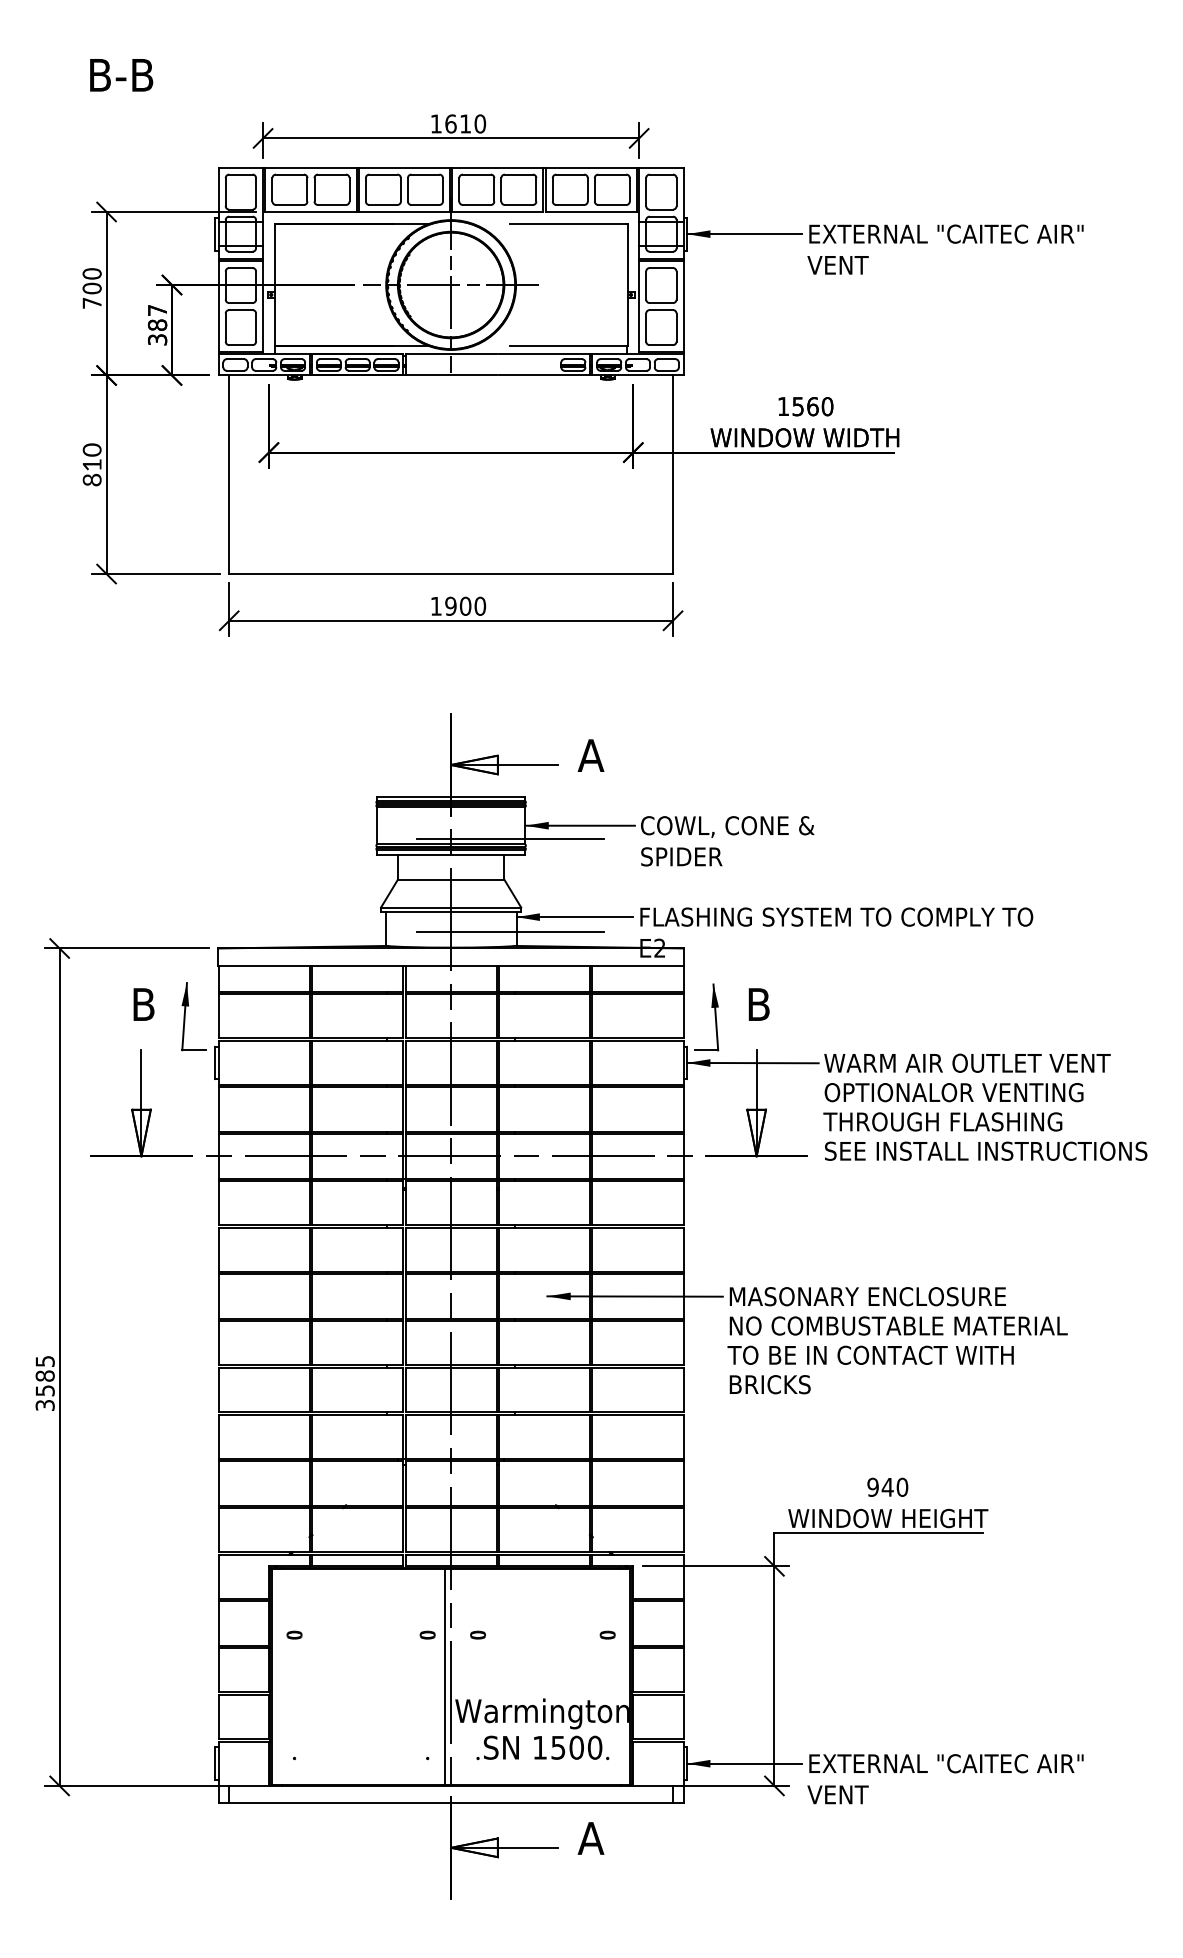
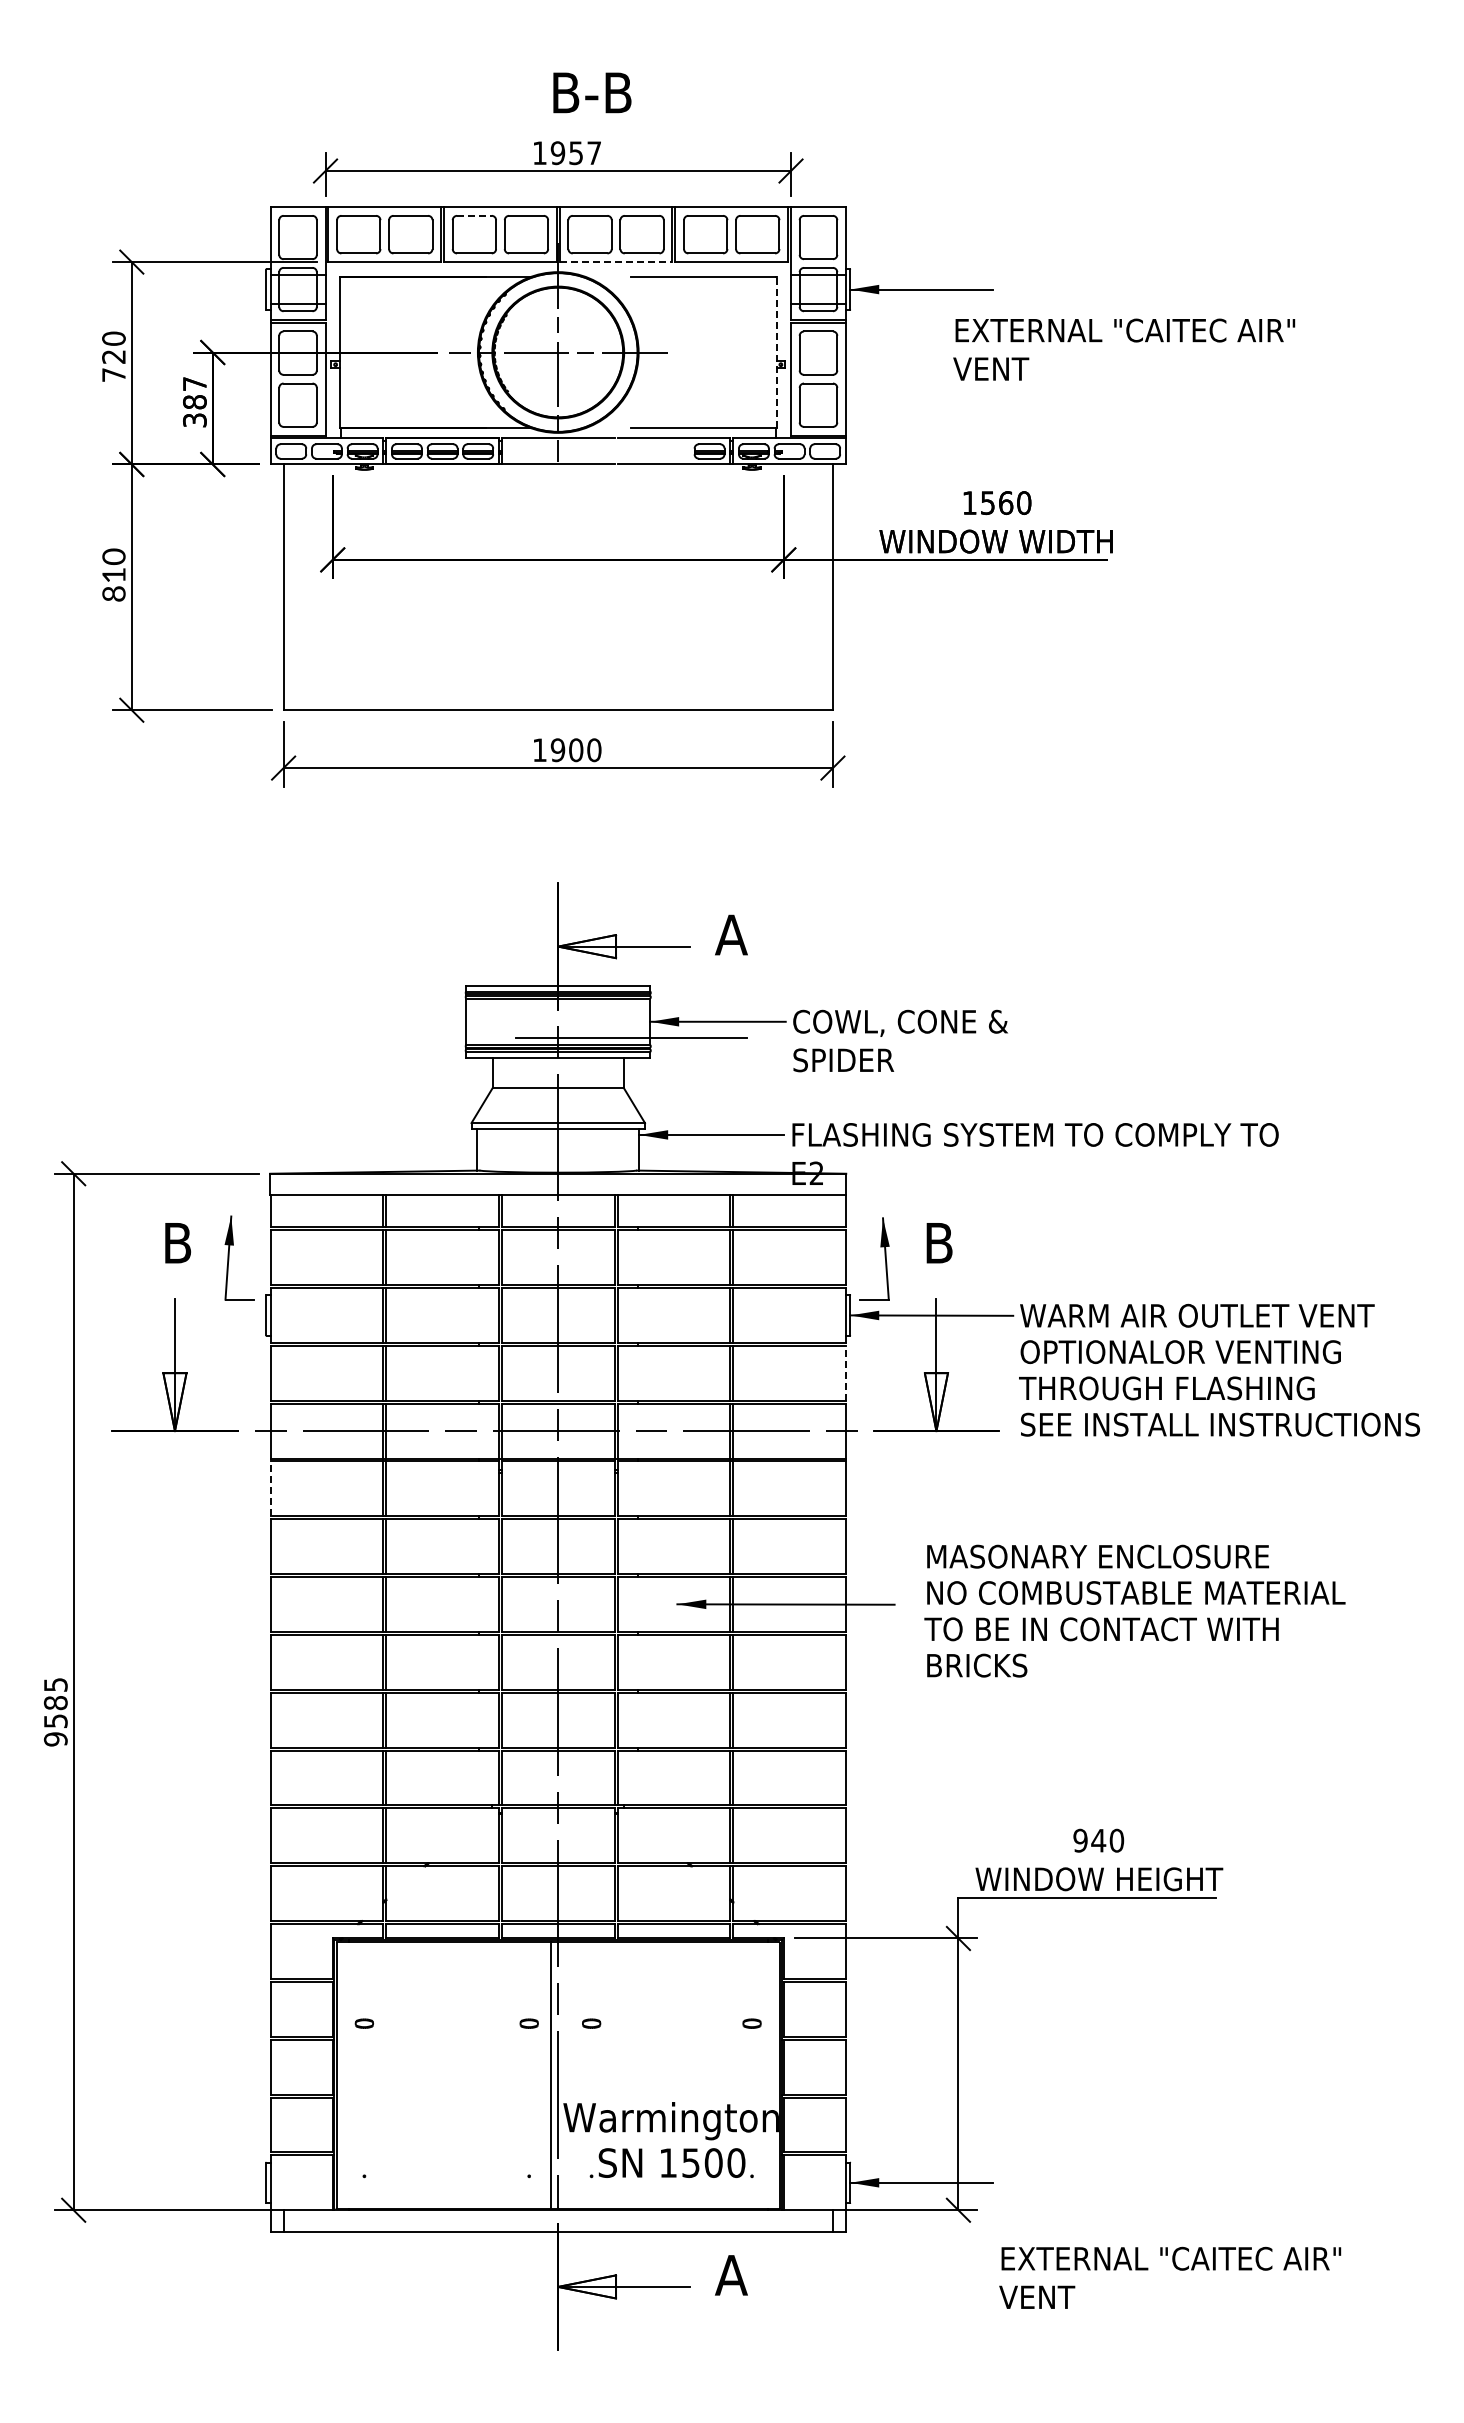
text: (121, 74) -> (592, 92), moved
text: (465, 124) -> (575, 153), 1610 -> 1957
line: (383, 174) -> (474, 215), solid -> dashed
line: (498, 212) -> (616, 262), solid -> dashed
text: (945, 249) -> (1124, 349), moved
line: (627, 285) -> (776, 352), solid -> dashed
text: (91, 288) -> (113, 356), 700 -> 720
line: (510, 932) -> (631, 1153), removed
line: (683, 1109) -> (845, 1372), solid -> dashed
line: (218, 1202) -> (270, 1488), solid -> dashed
text: (897, 1340) -> (1134, 1610), moved
text: (44, 1405) -> (55, 1739), 3585 -> 9585
text: (945, 1778) -> (1170, 2277), moved

